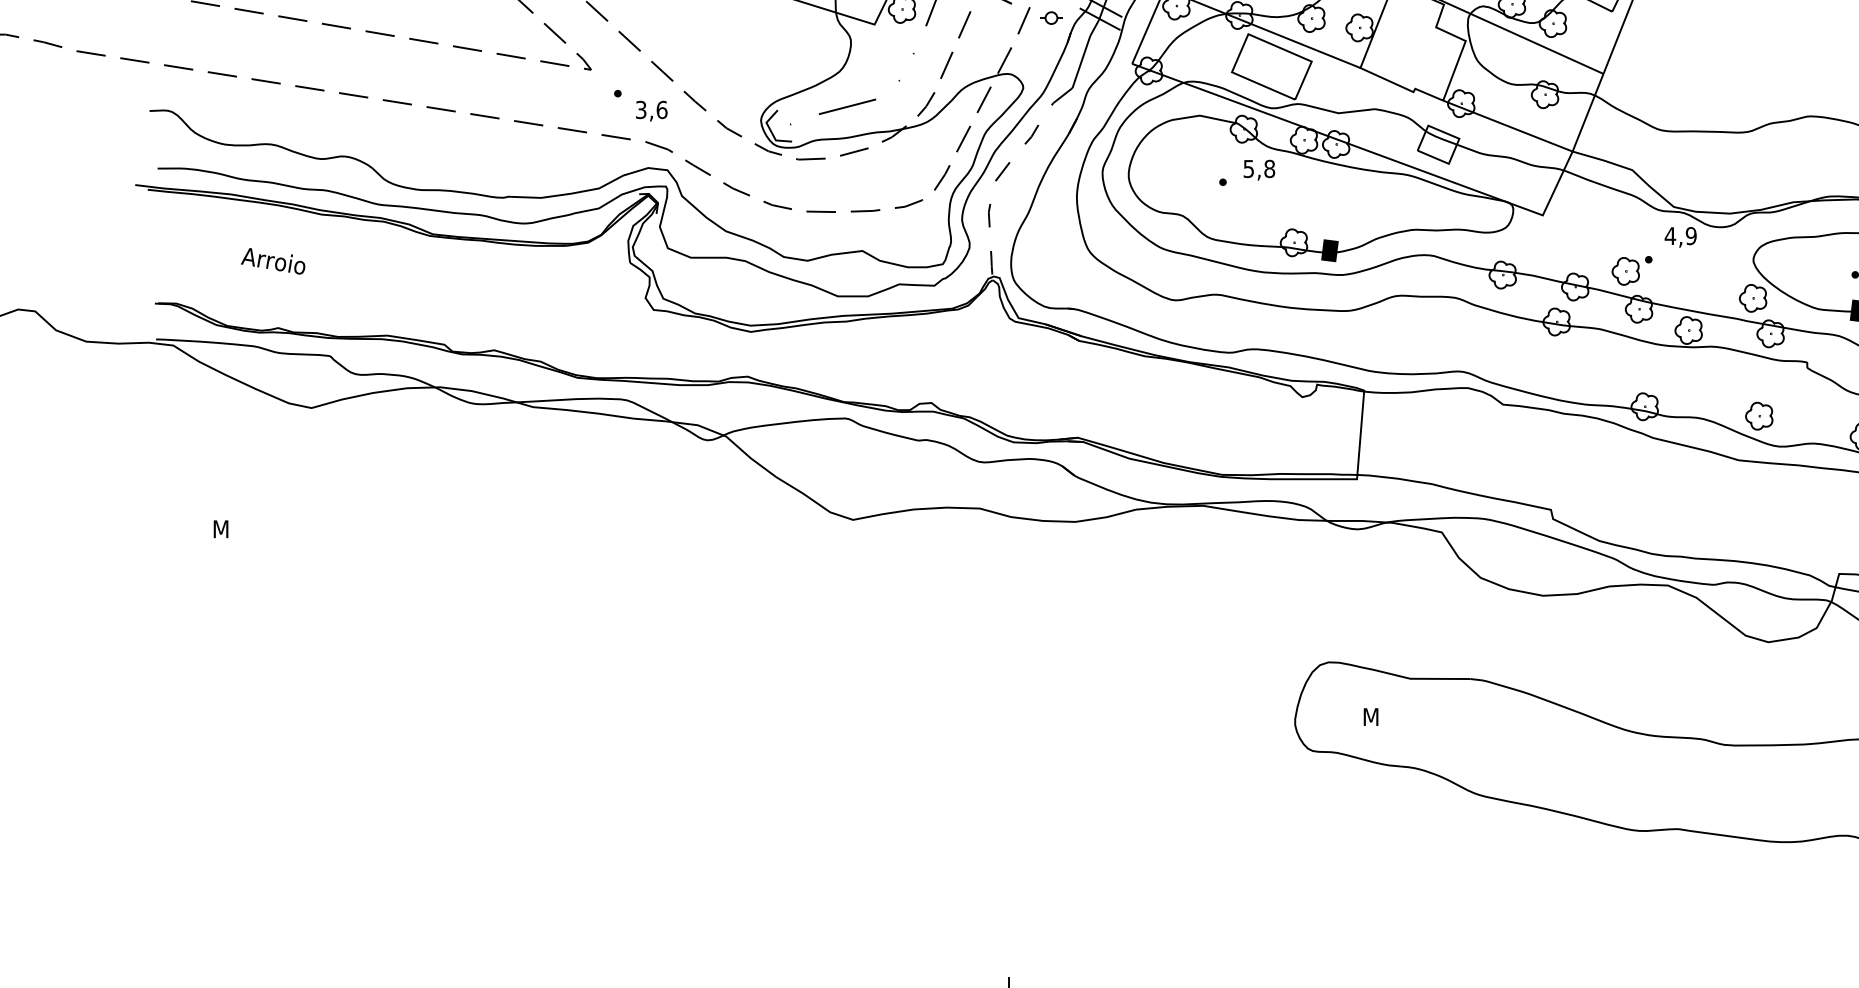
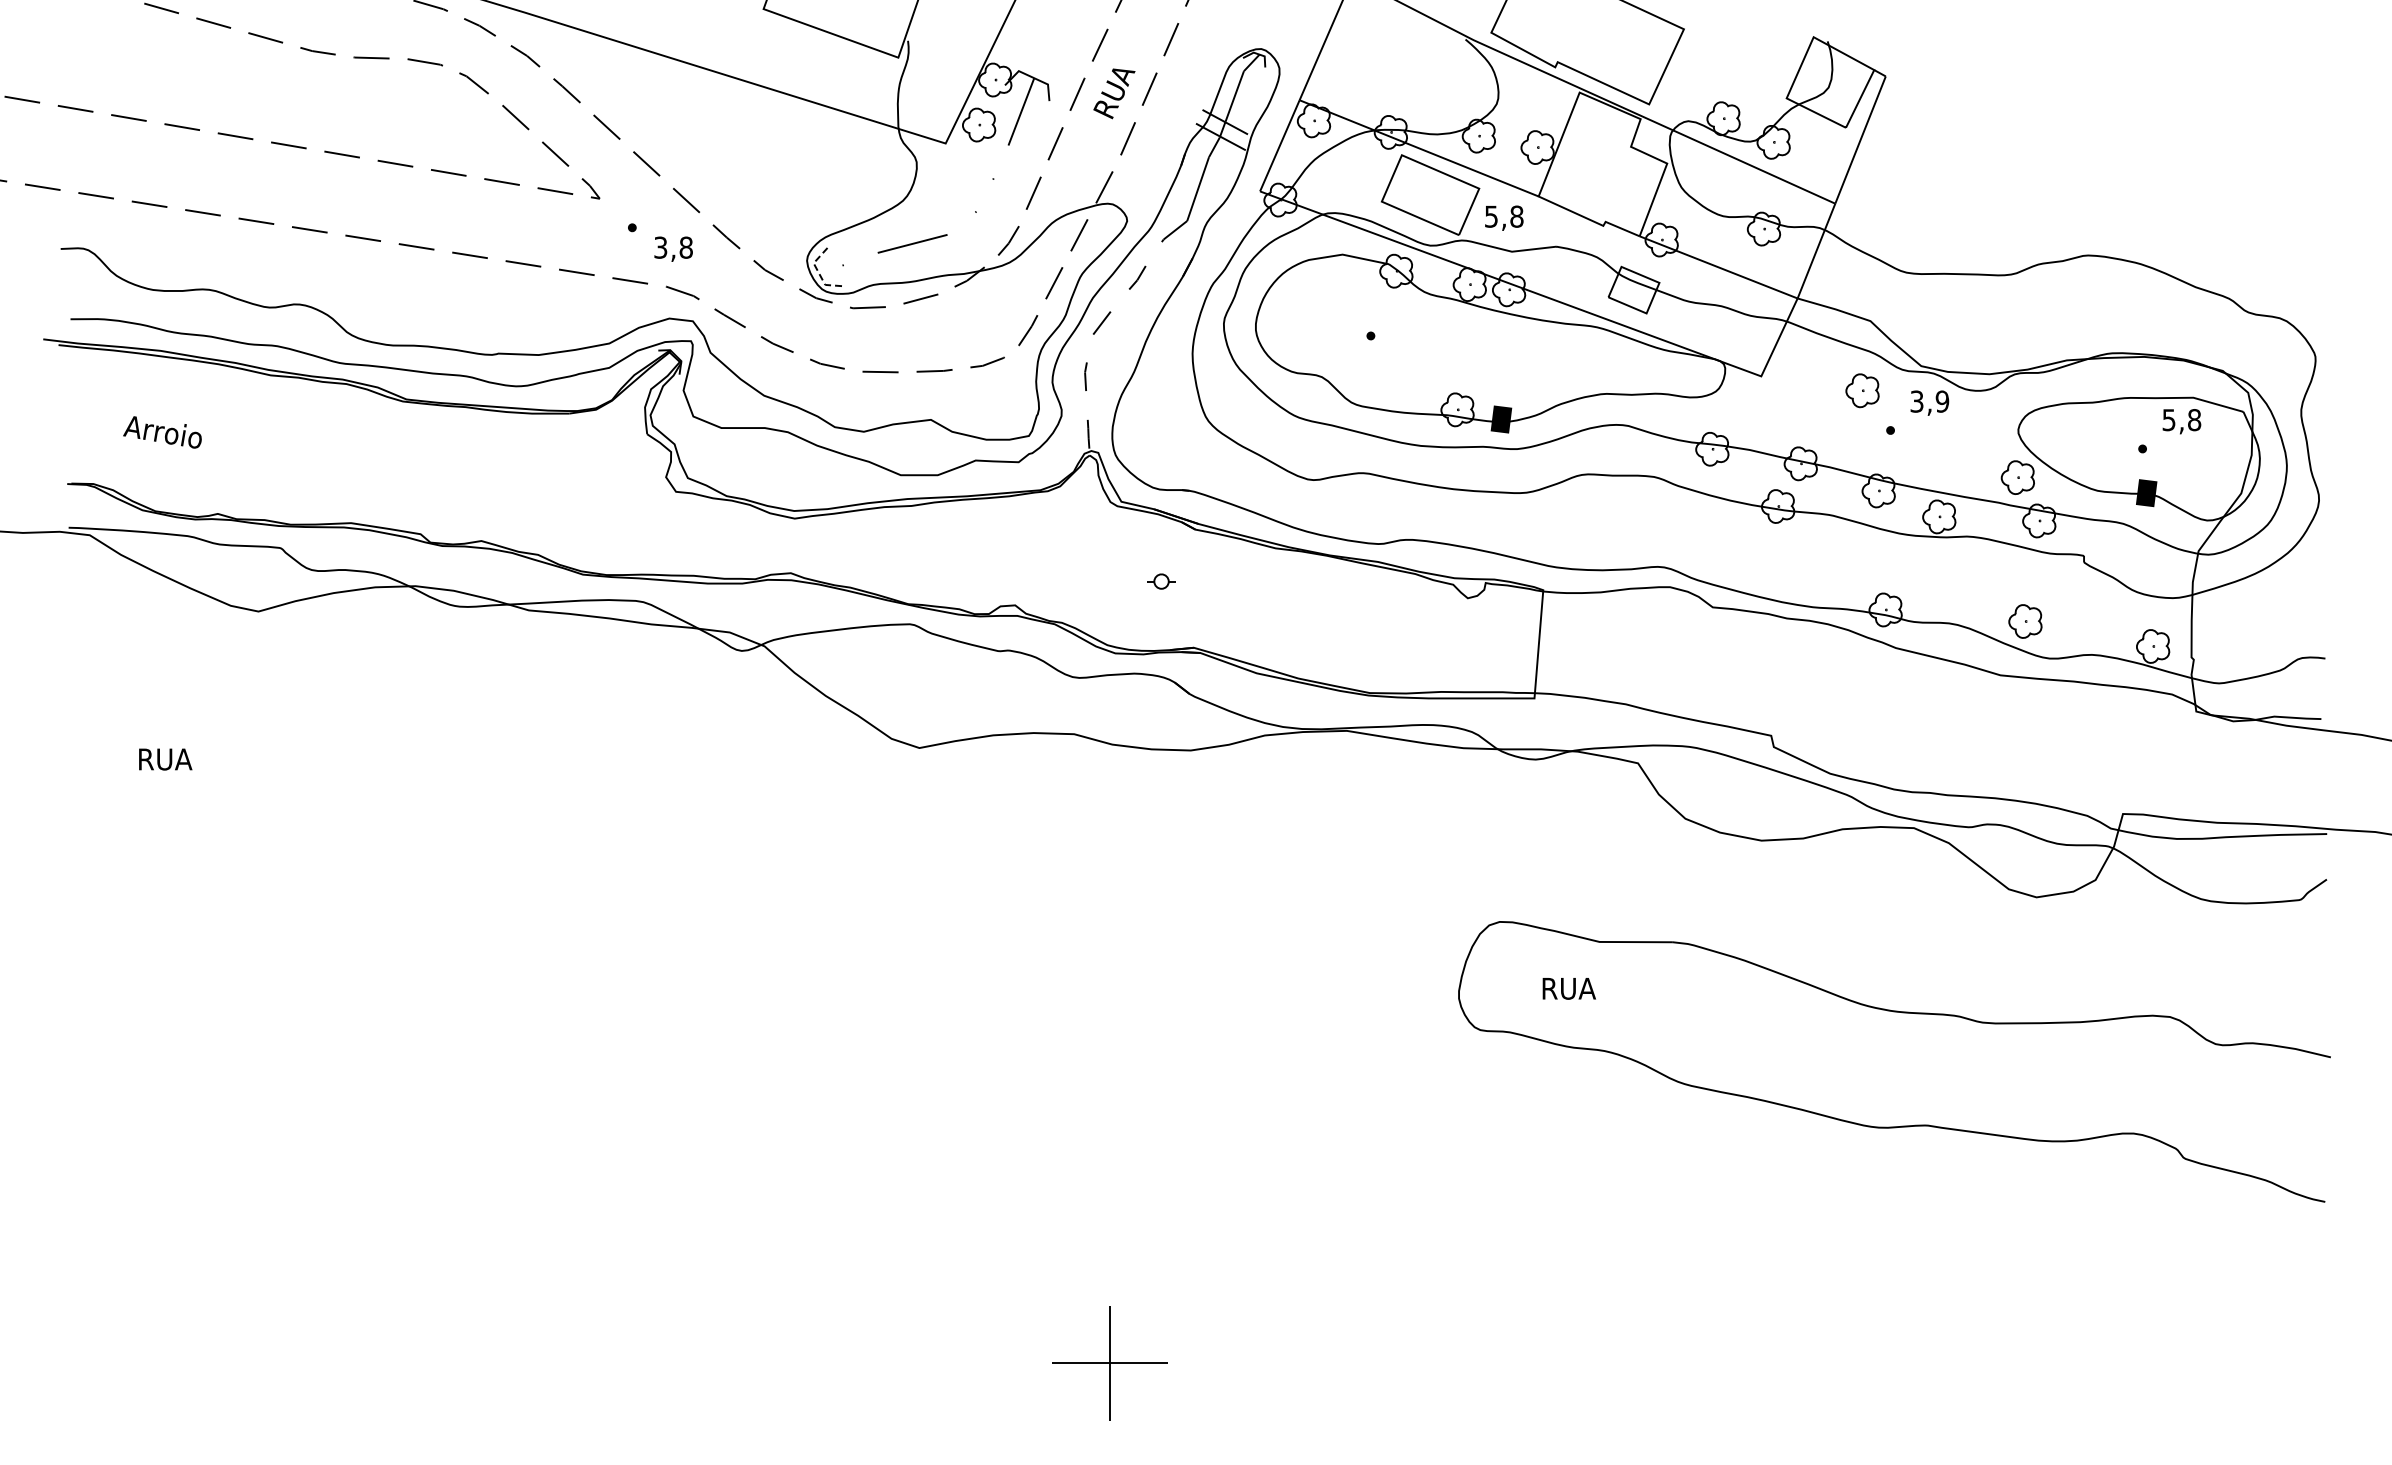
part: (1051, 18) -> (1161, 581), moved
text: (662, 109) -> (686, 247), 3,6 -> 3,8
line: (771, 131) -> (819, 273), solid -> dashed
text: (1259, 169) -> (1504, 217), moved
text: (1670, 235) -> (1917, 401), 4,9 -> 3,9
text: (273, 261) -> (162, 432), moved
part: (1625, 271) -> (1862, 390), moved
text: (236, 529) -> (166, 759), M -> RUA
text: (1386, 716) -> (1570, 988), M -> RUA

